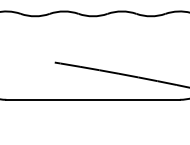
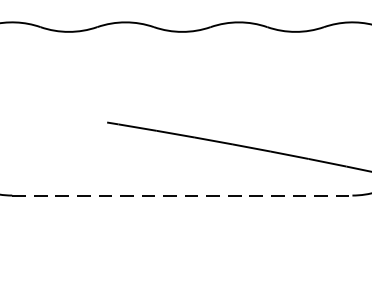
line: (93, 99) -> (183, 194), solid -> dashed

